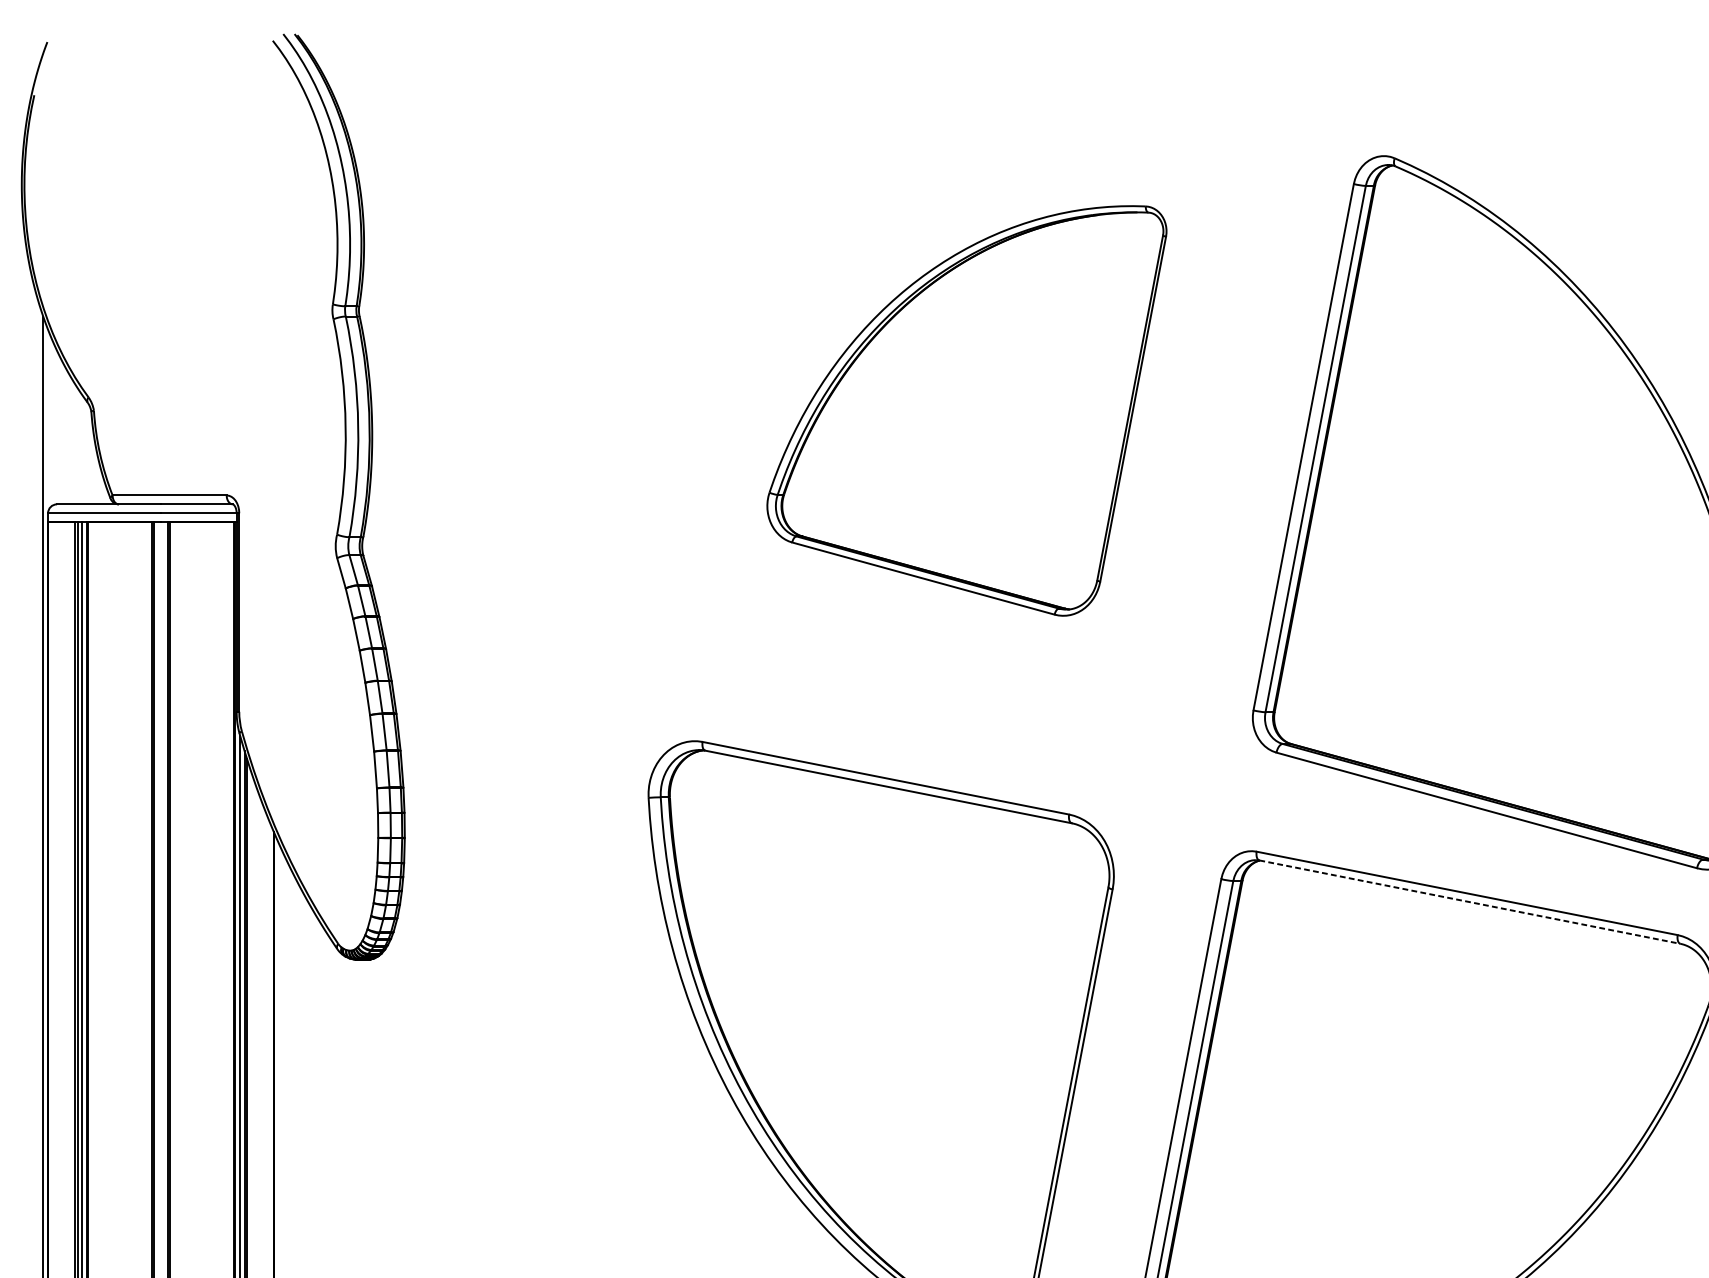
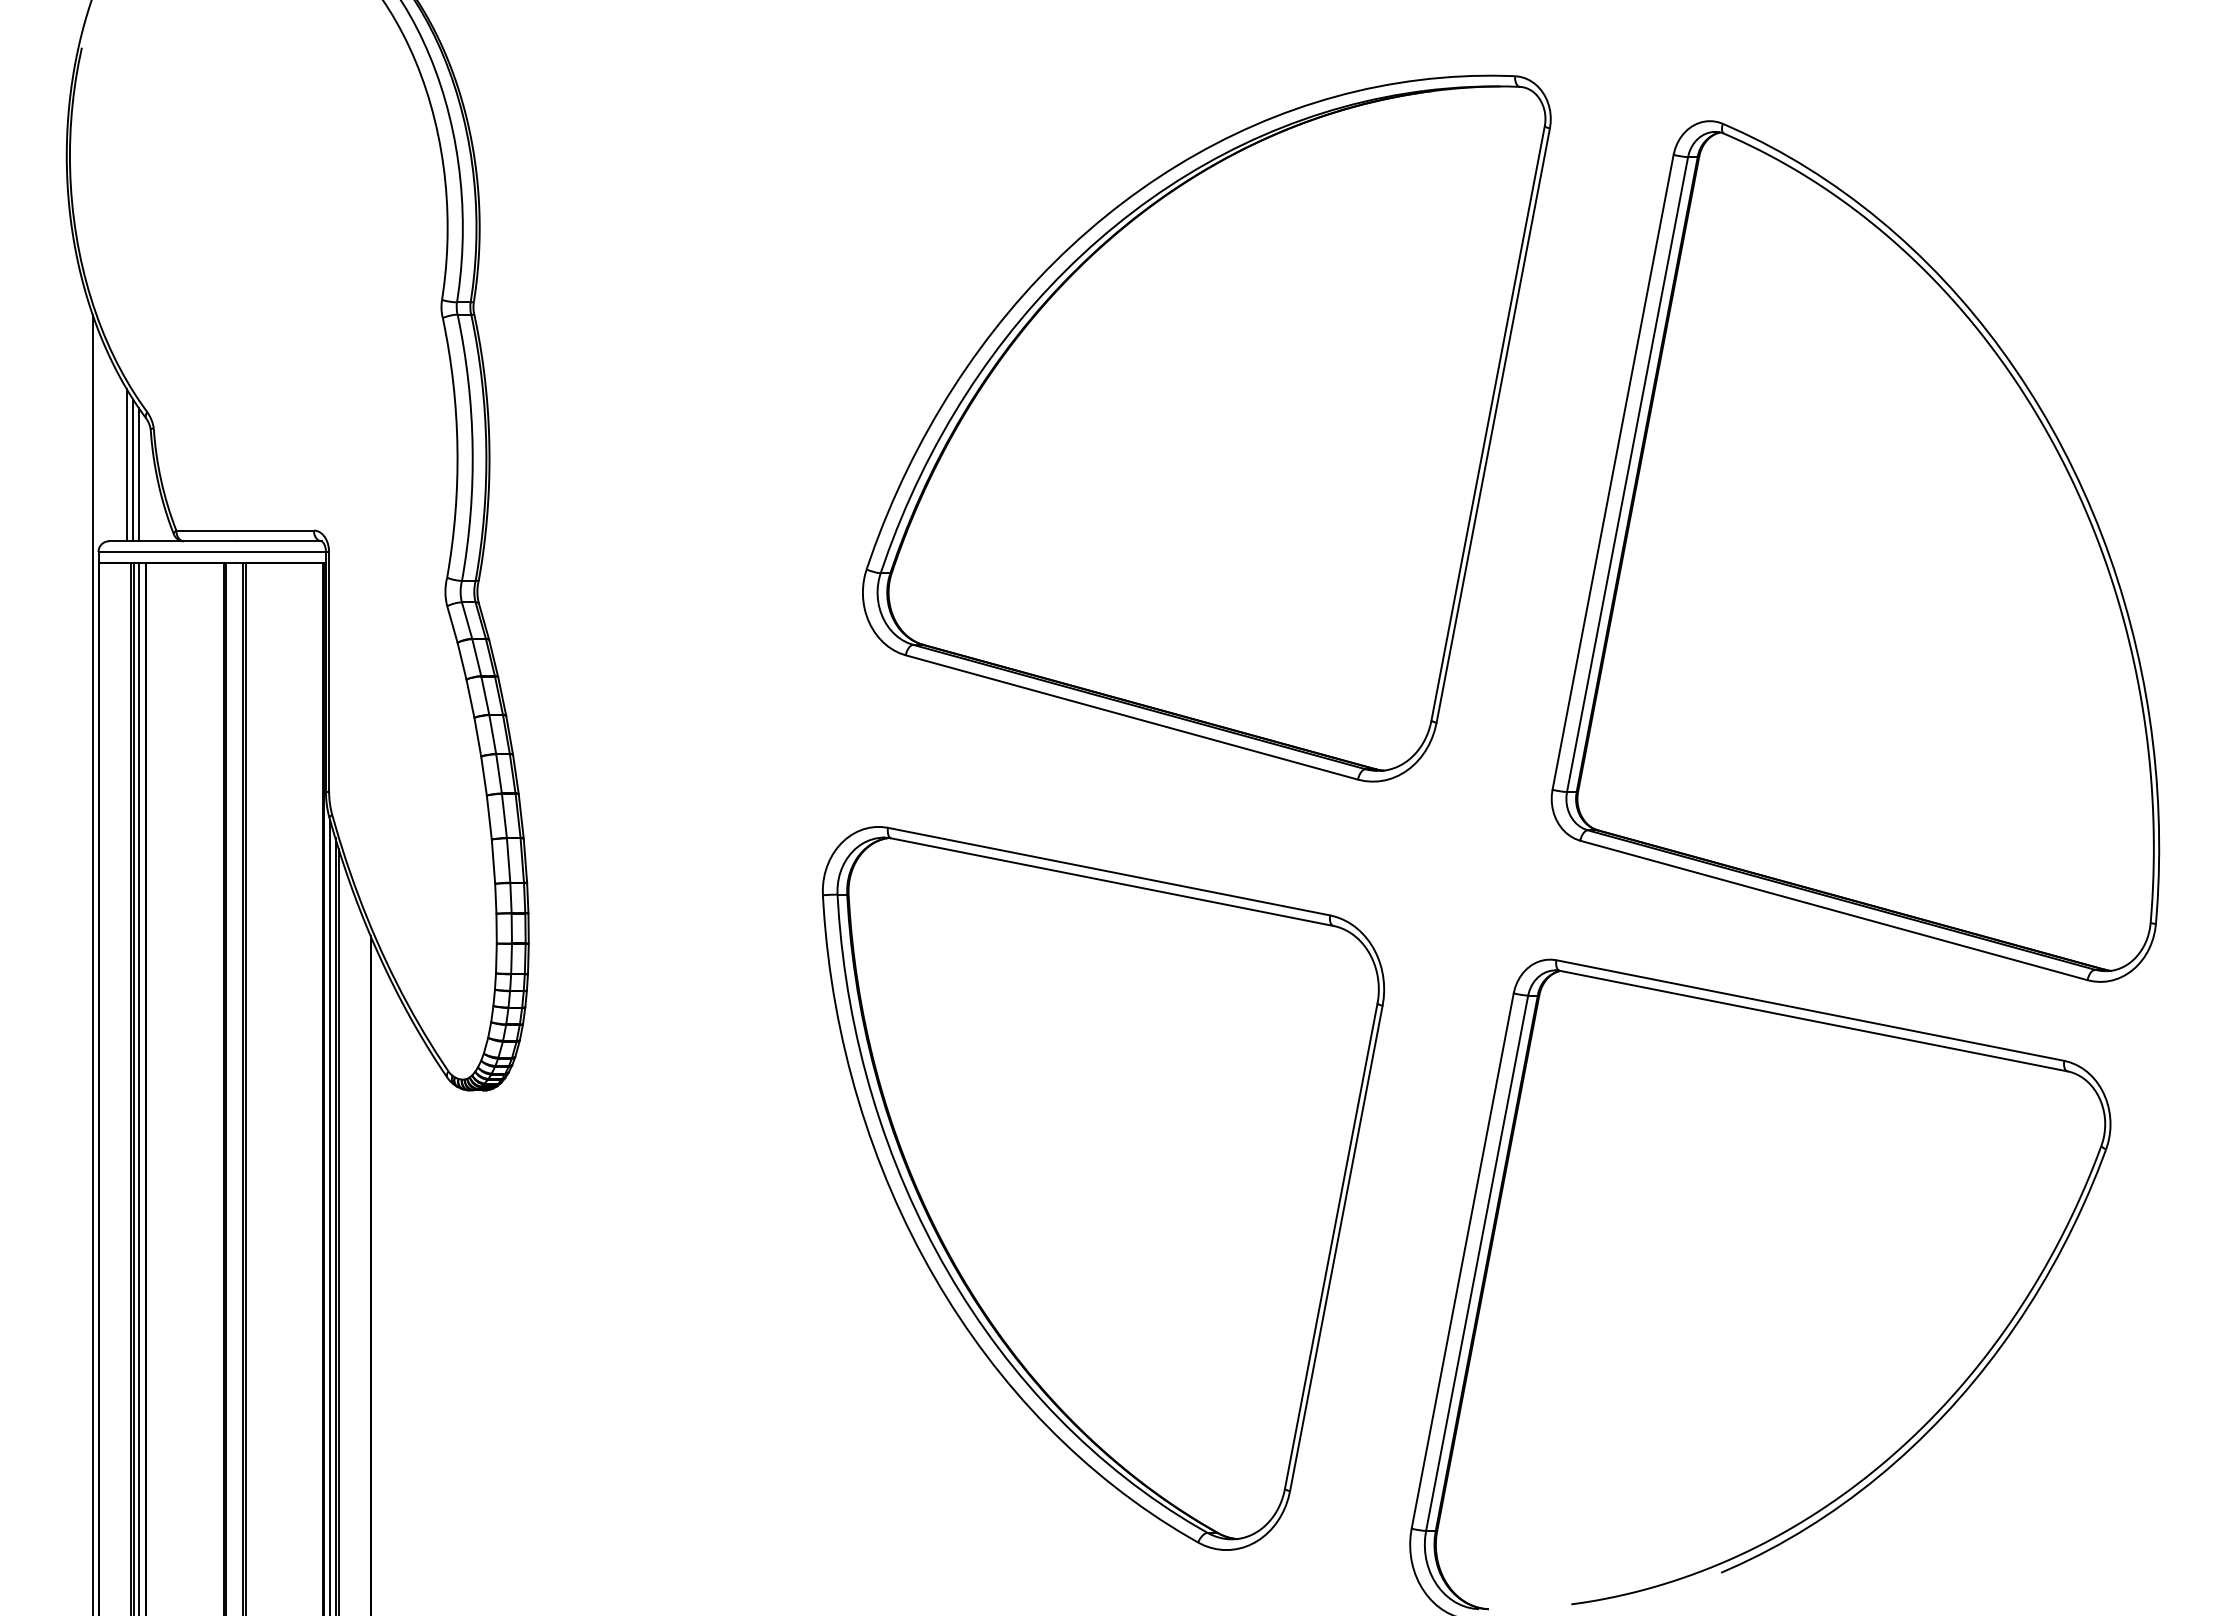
part: (966, 410) -> (1206, 428), size x1.43
line: (71, 440) -> (126, 464), added
line: (77, 445) -> (133, 470), added
line: (81, 449) -> (138, 474), added
line: (1469, 902) -> (1813, 1021), dashed -> solid

